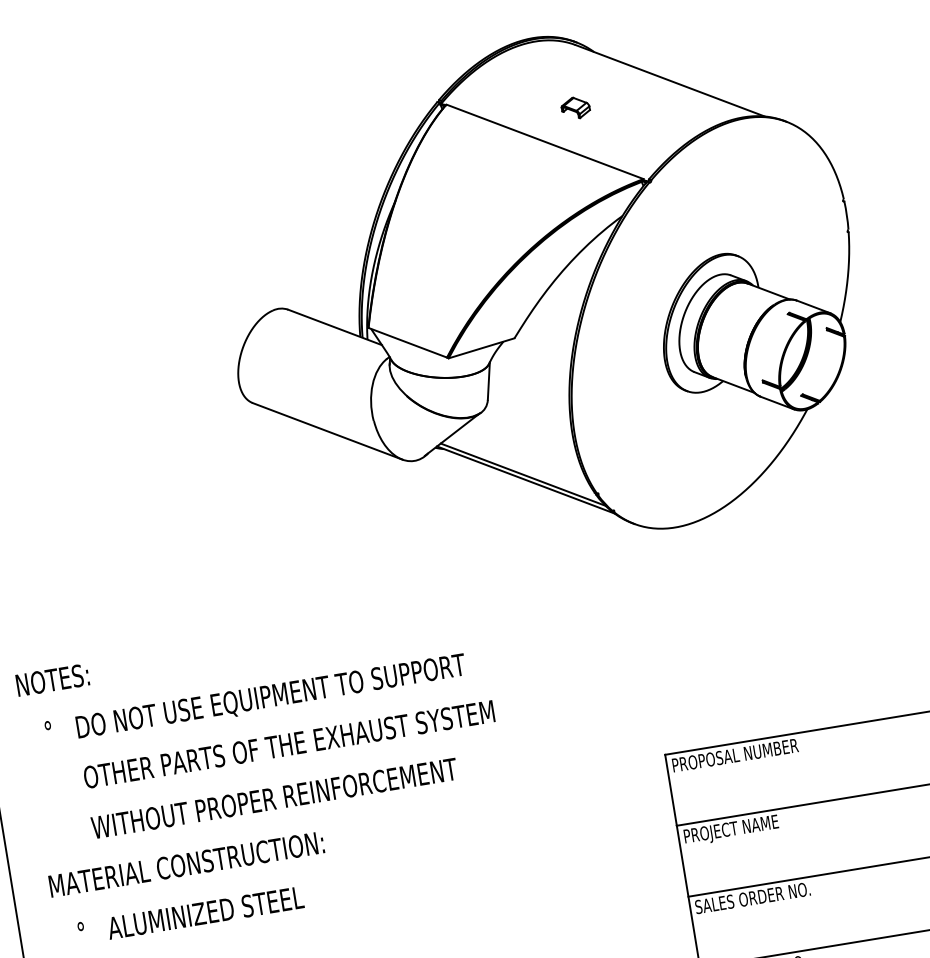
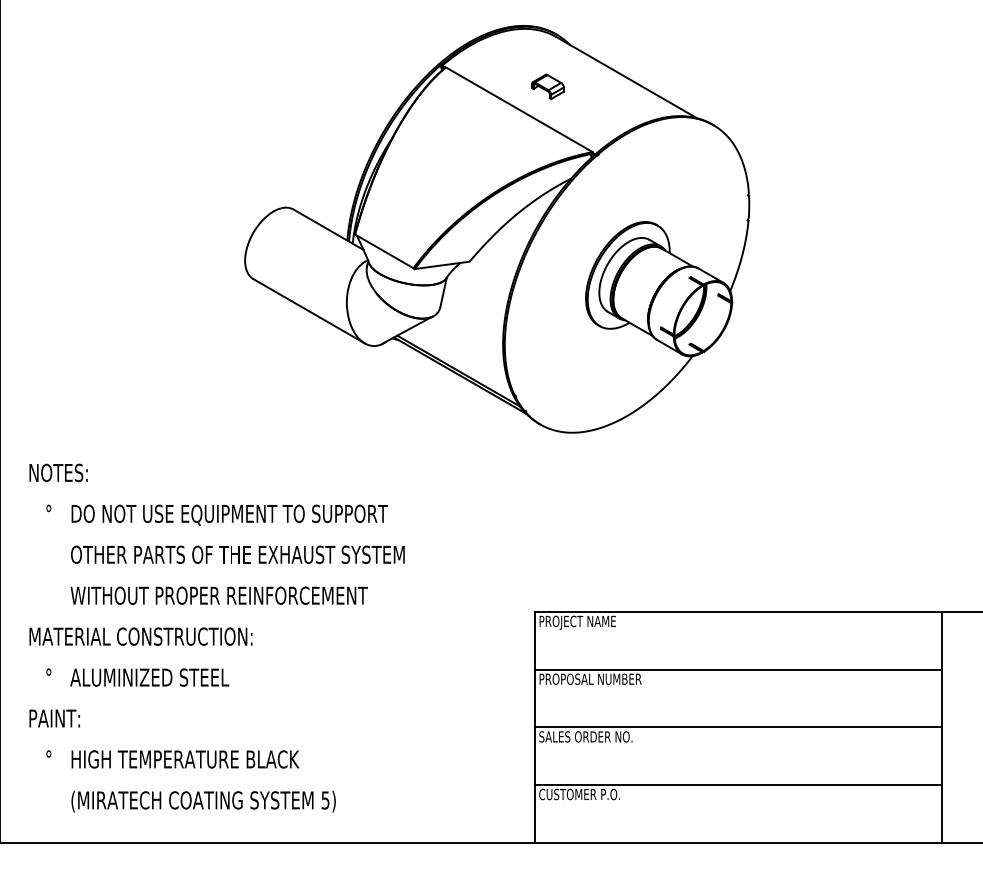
part: (574, 107) -> (547, 86), size x1.43
text: (747, 754) -> (600, 622), PROPOSAL NUMBER -> PROJECT NAME
text: (759, 825) -> (600, 680), PROJECT NAME -> PROPOSAL NUMBER

